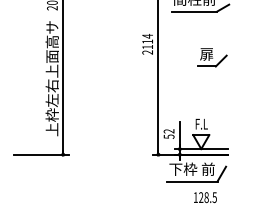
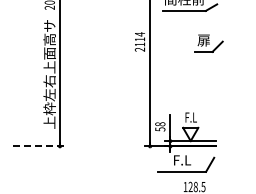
part: (211, 57) -> (208, 43), moved
text: (169, 131) -> (160, 124), 52 -> 58
line: (41, 154) -> (39, 146), solid -> dashed
text: (191, 168) -> (181, 159), 下枠 前 -> F.L

